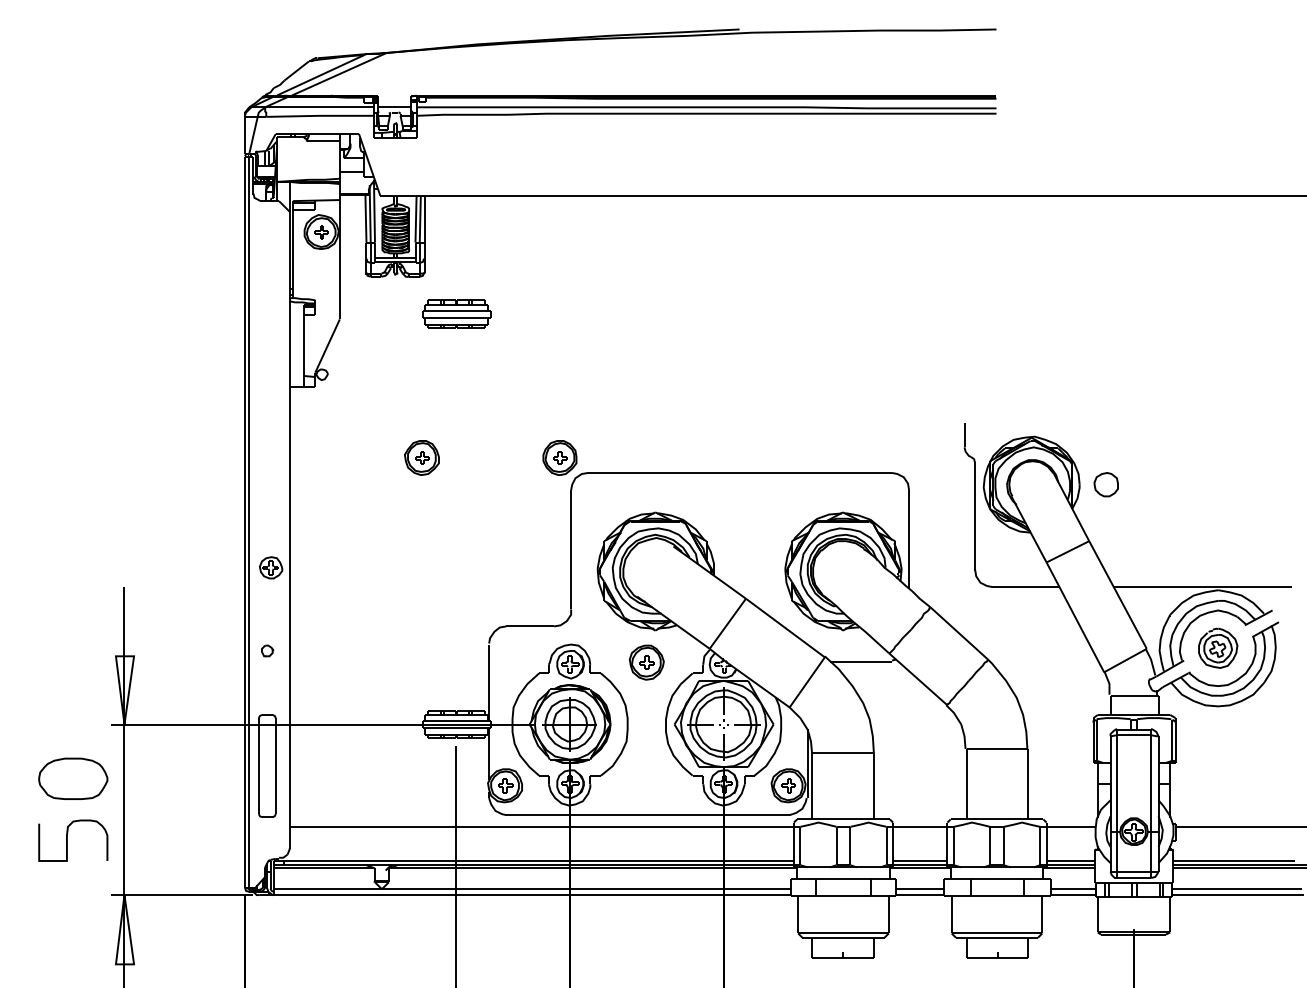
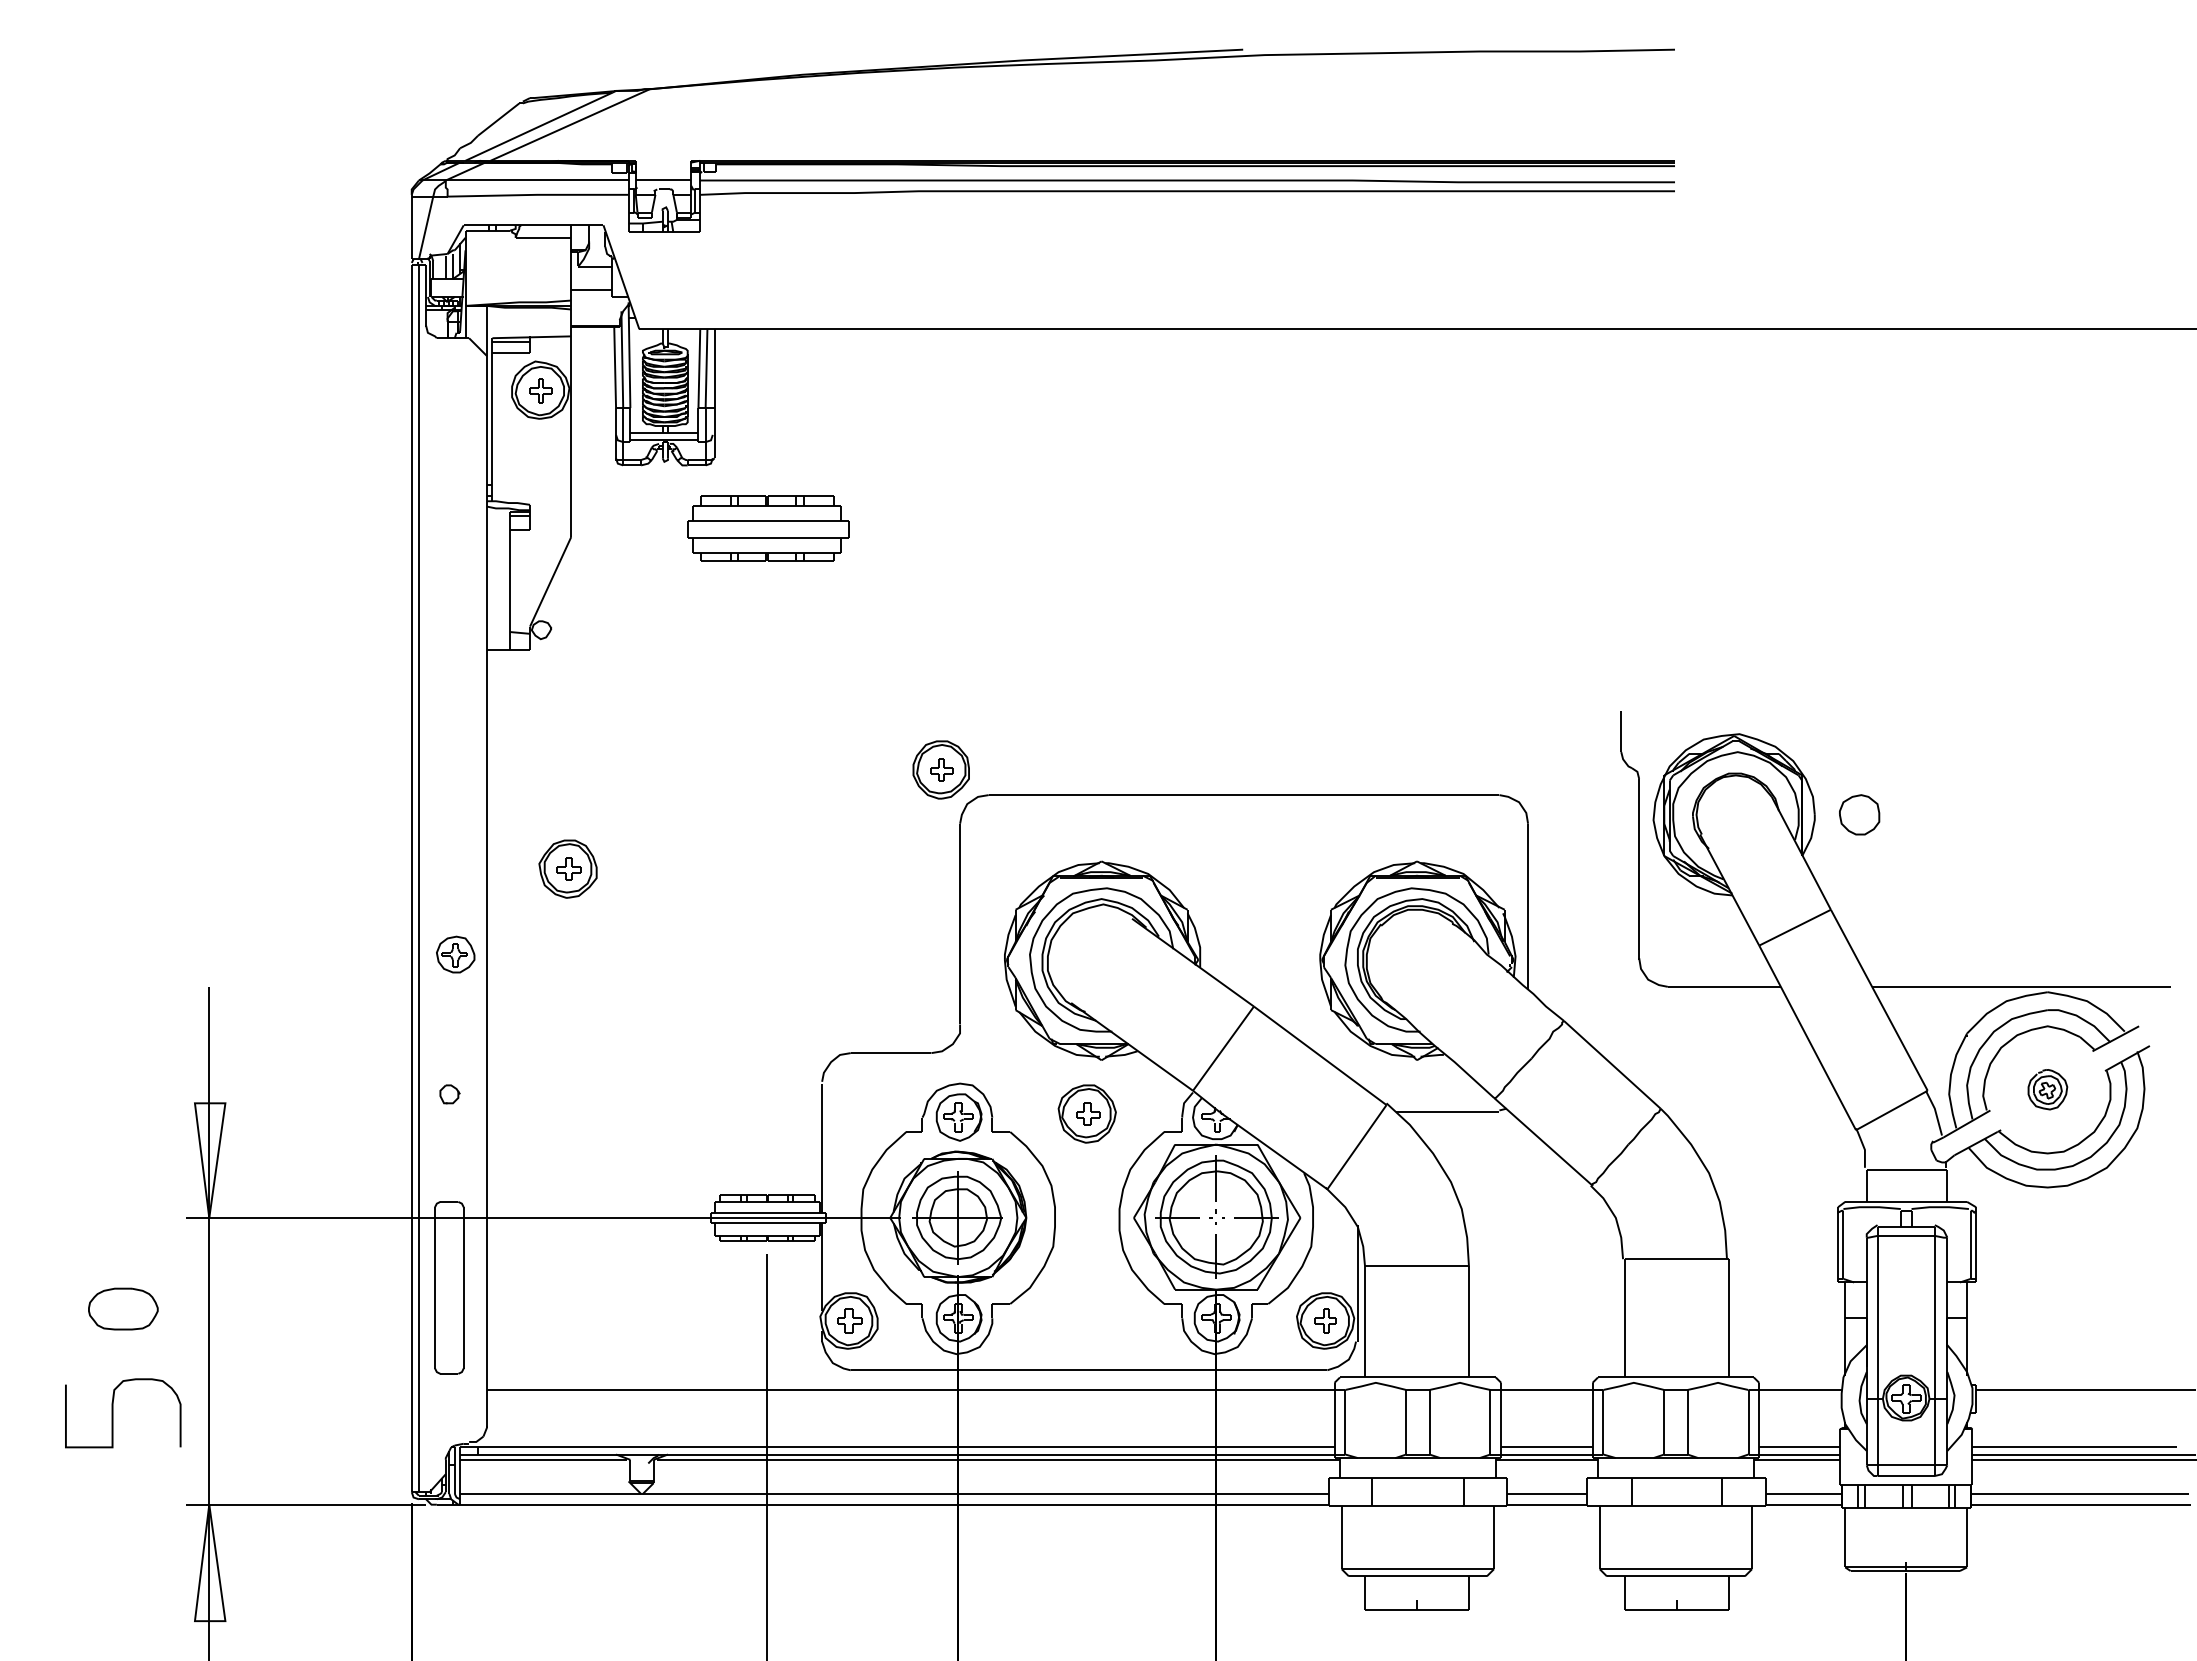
part: (456, 313) -> (767, 527), size x1.4
part: (421, 457) -> (567, 868), moved
part: (1218, 647) -> (2048, 1088), size x0.6
part: (73, 778) -> (123, 1308), size x0.6

